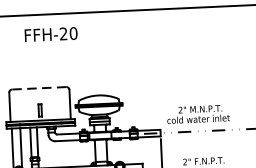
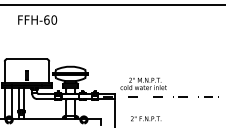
text: (63, 33) -> (46, 19), FFH-20 -> FFH-60
line: (38, 88) -> (26, 59), dashed -> solid

